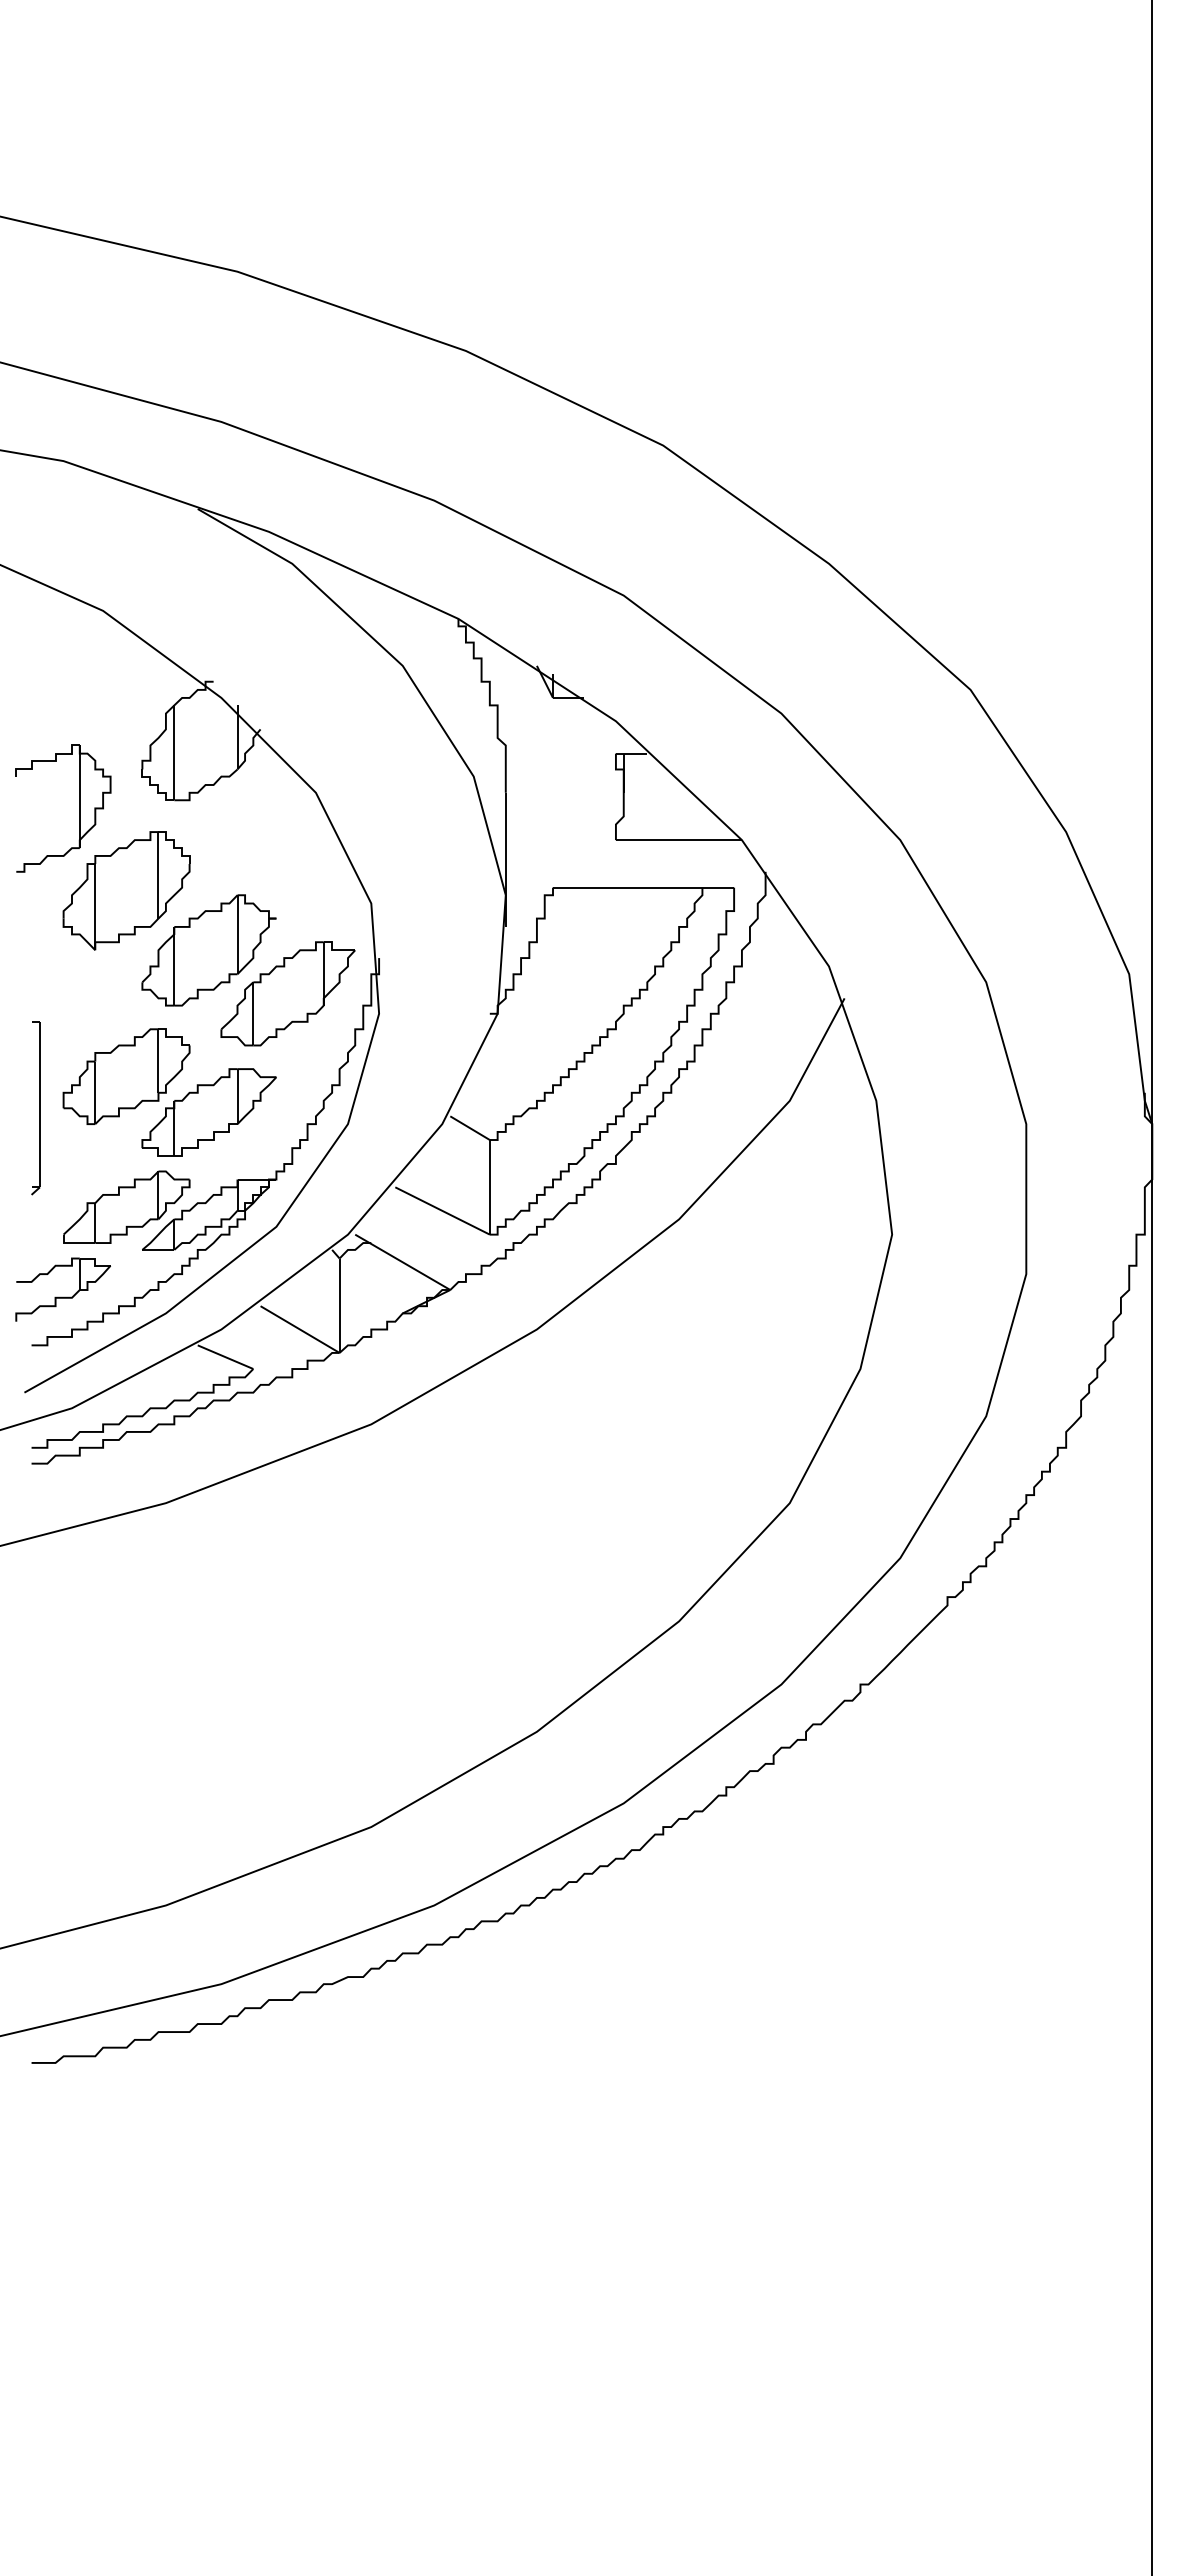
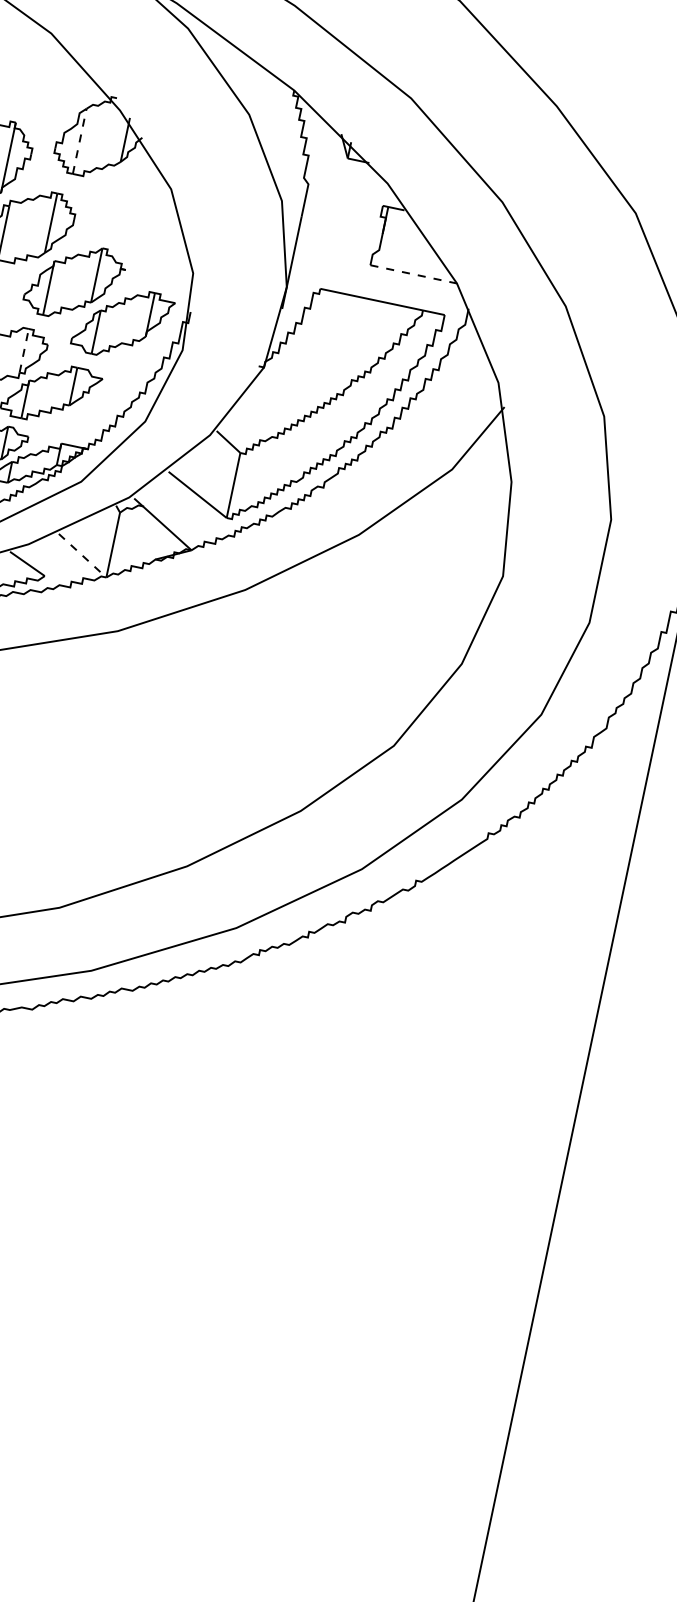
line: (174, 752) -> (79, 141), solid -> dashed
line: (678, 840) -> (413, 274), solid -> dashed
line: (158, 1061) -> (24, 351), solid -> dashed
line: (300, 1329) -> (82, 555), solid -> dashed

